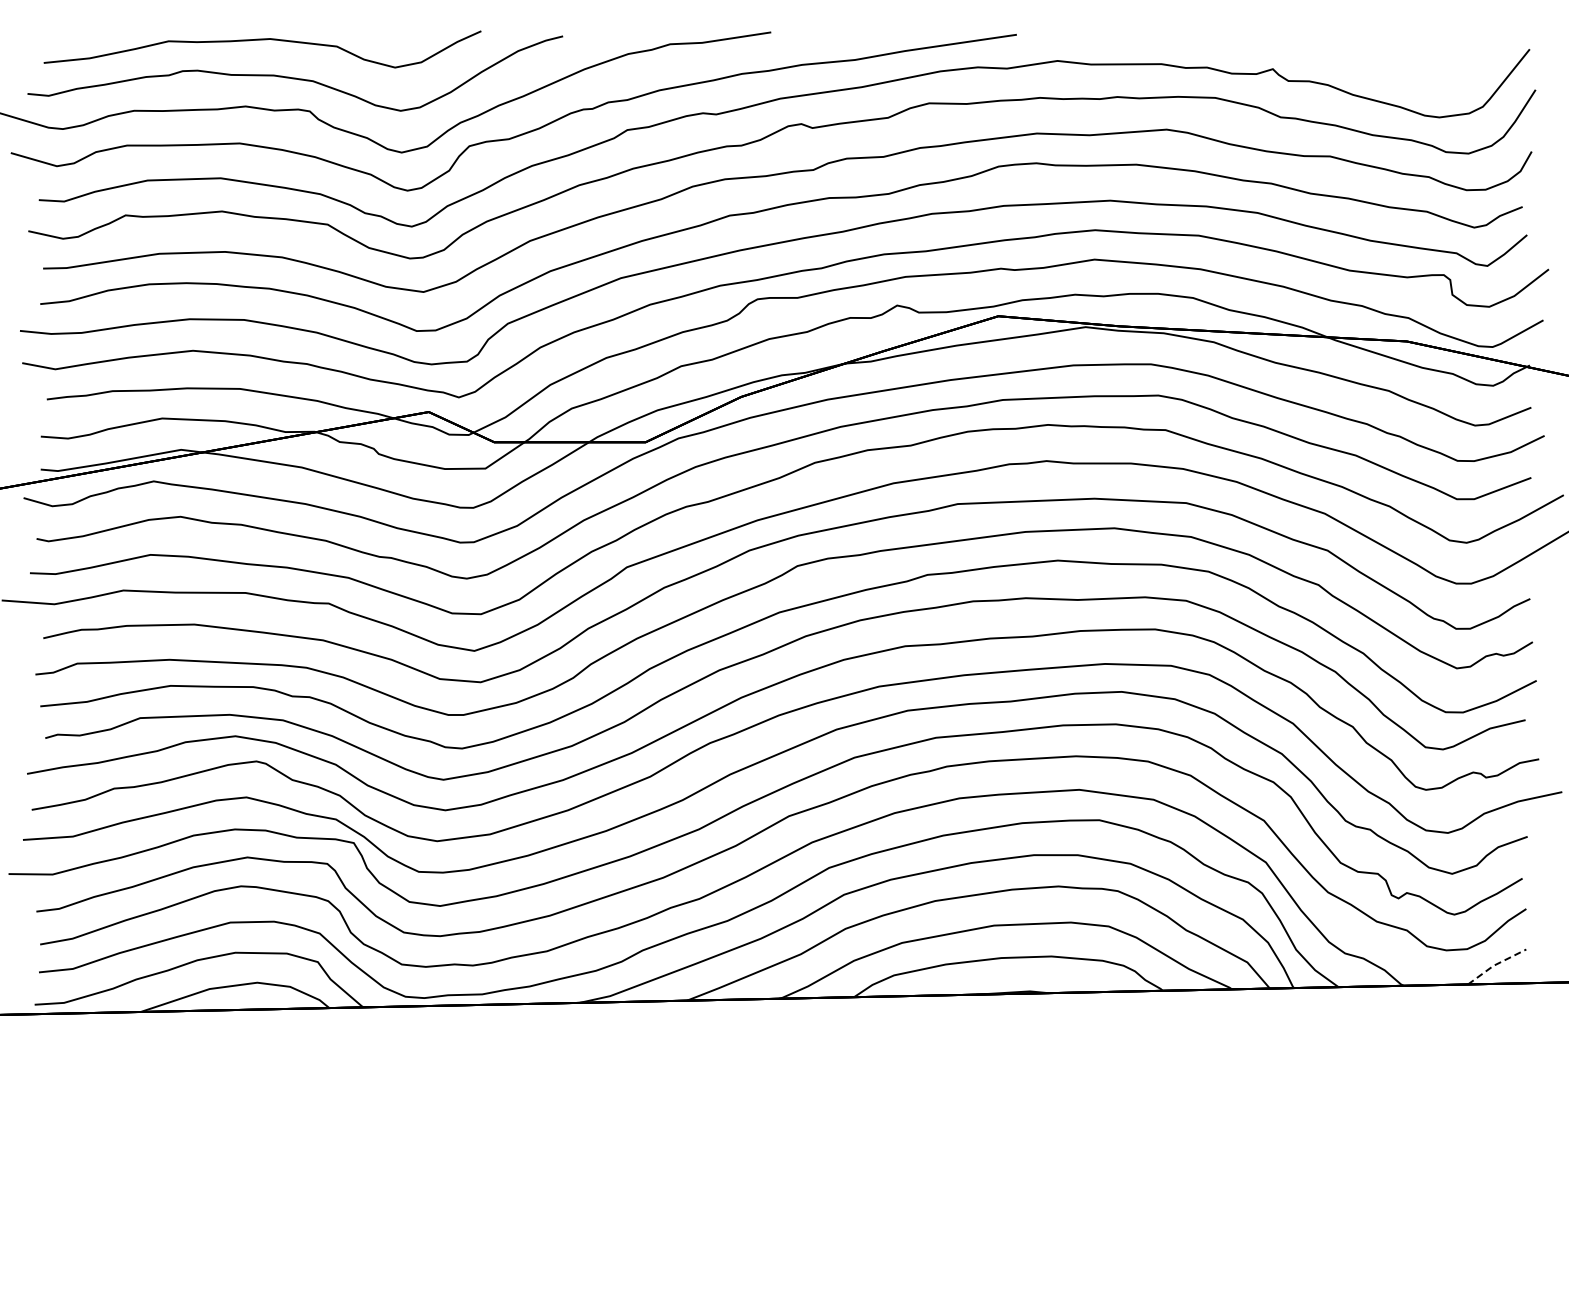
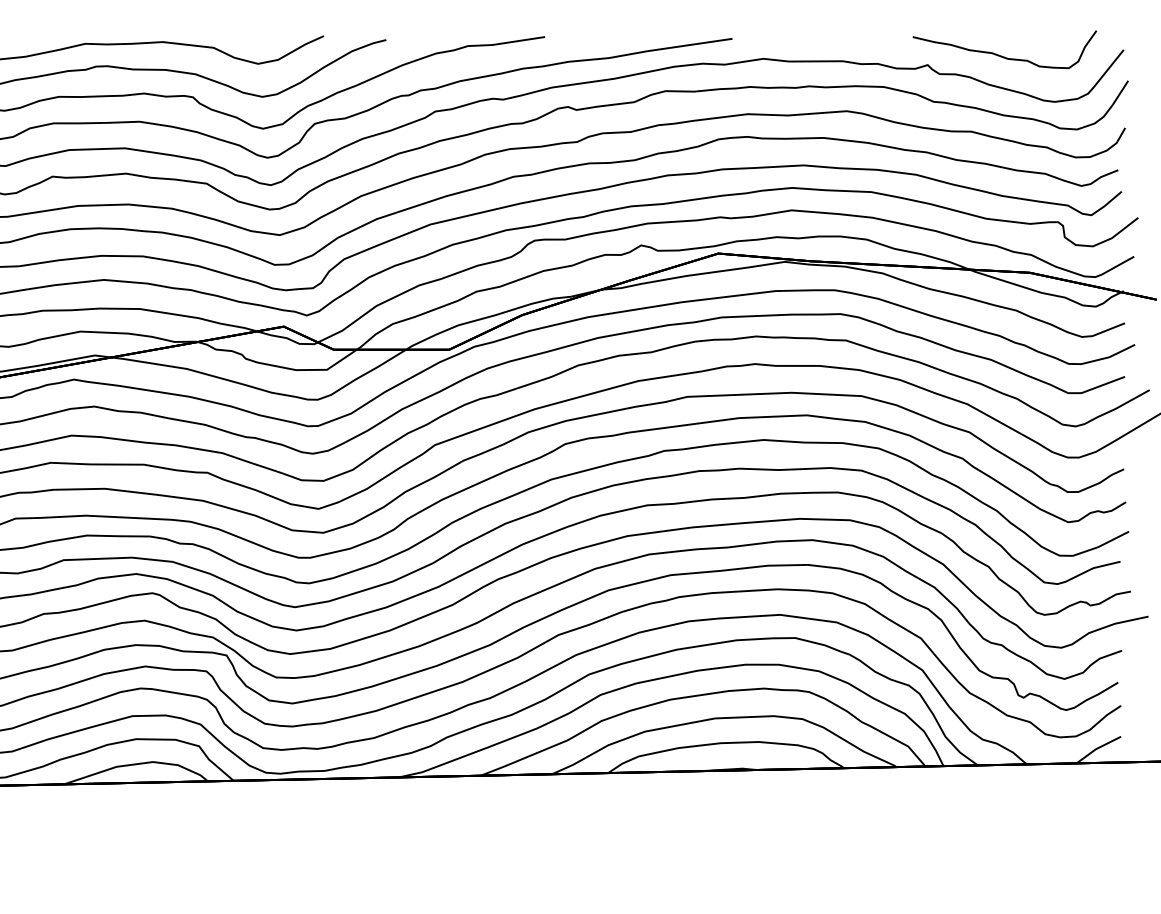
curve: (1371, 57) -> (1003, 56), added
line: (1495, 965) -> (1097, 748), dashed -> solid

